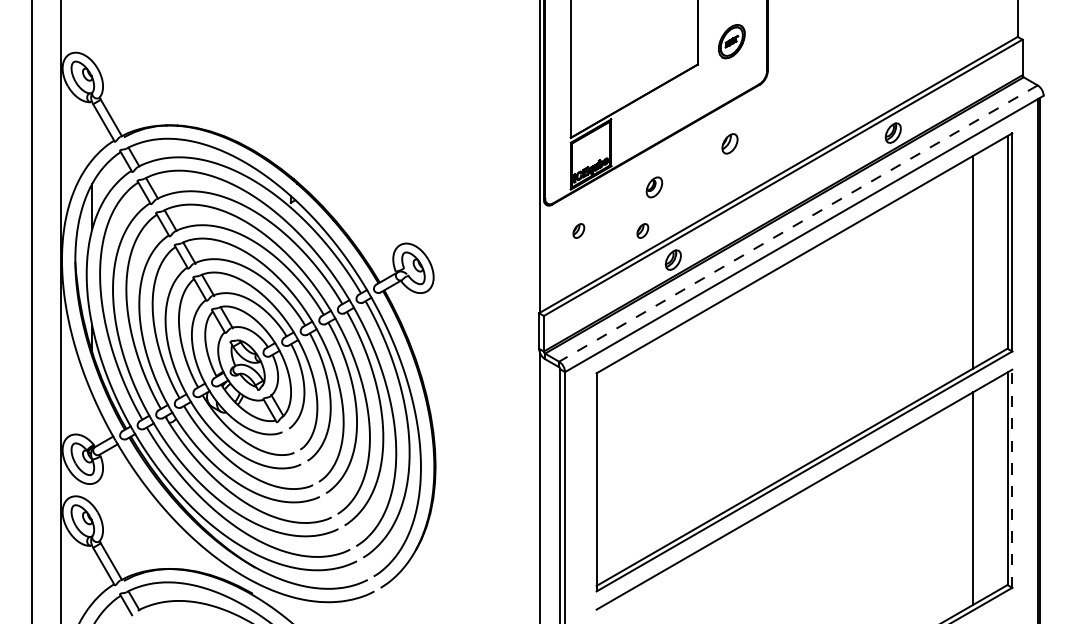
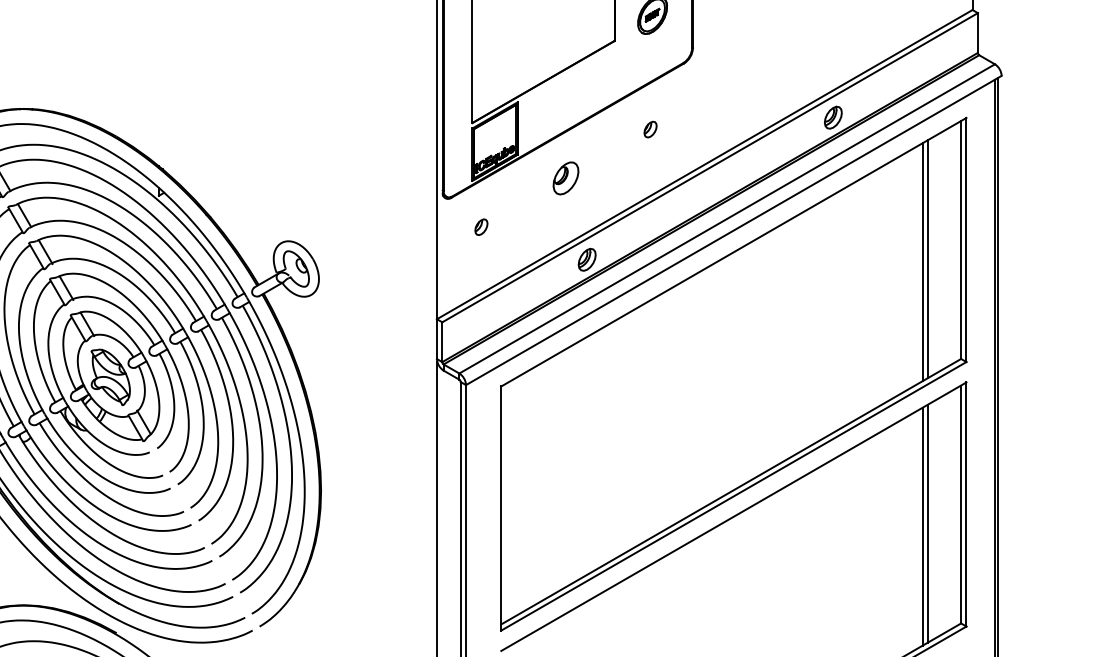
part: (729, 143) -> (650, 129), size x0.71
part: (654, 187) -> (566, 178), size x1.43
line: (798, 223) -> (727, 218), dashed -> solid
part: (642, 230) -> (552, 226), removed
line: (977, 259) -> (927, 259), added
line: (1012, 478) -> (966, 504), dashed -> solid
line: (977, 495) -> (927, 523), added

